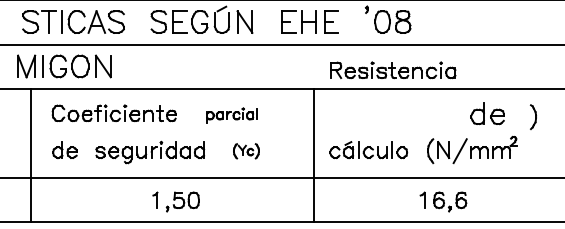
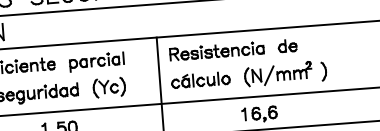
part: (393, 70) -> (217, 51), moved
part: (487, 113) -> (287, 46), size x0.71
part: (231, 115) -> (96, 61), size x1.43
part: (533, 116) -> (324, 71), moved
part: (246, 151) -> (109, 87), size x1.67

